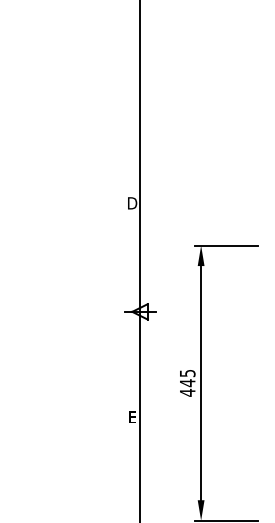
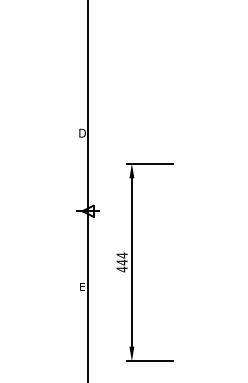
text: (186, 373) -> (121, 255), 445 -> 444

